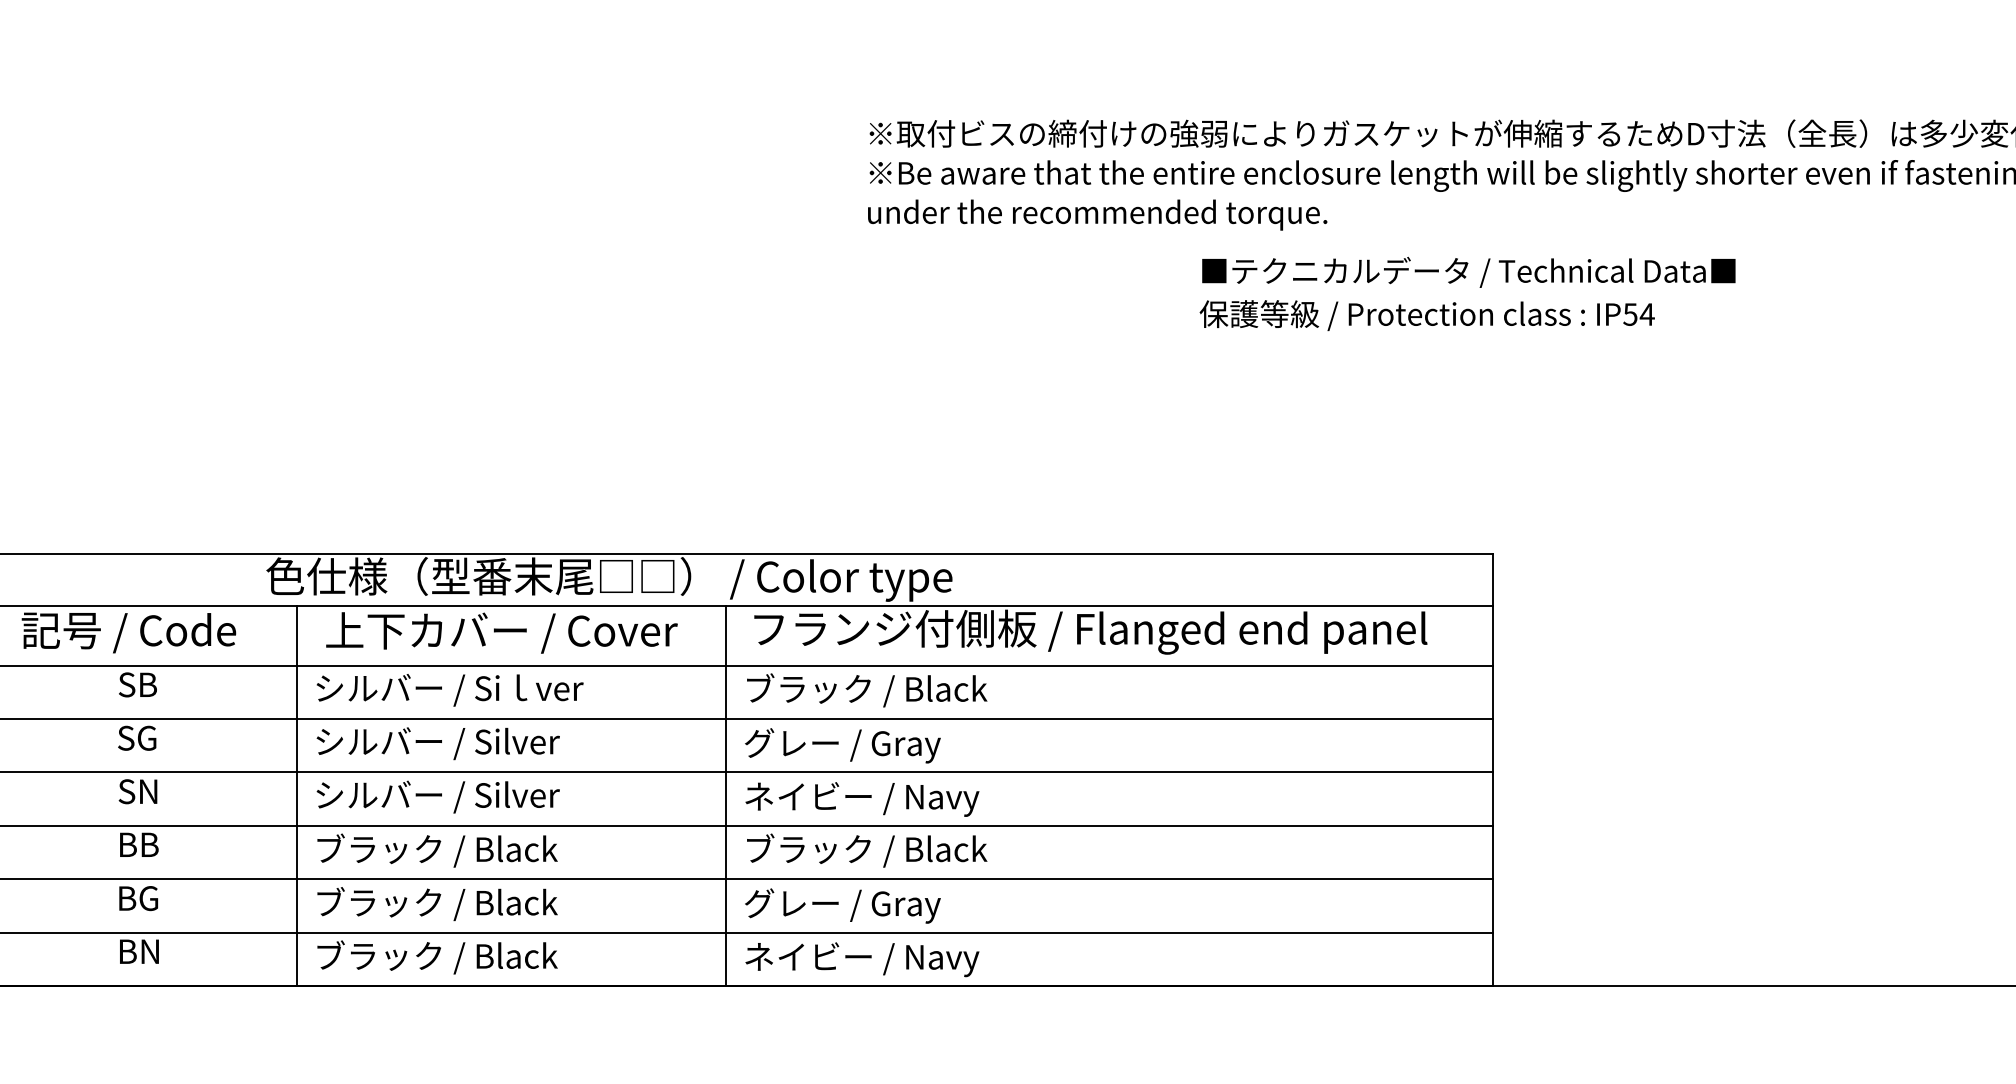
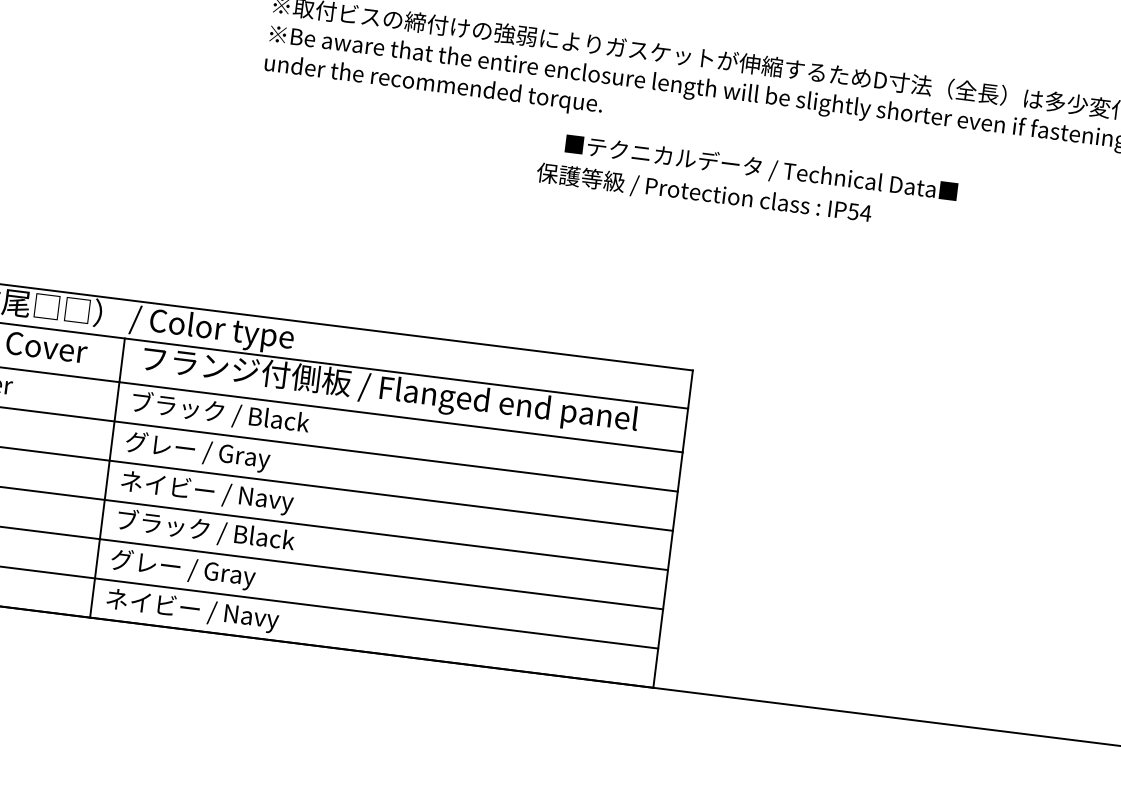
text: (1468, 272) -> (761, 168), moved
text: (1426, 315) -> (703, 193), moved

